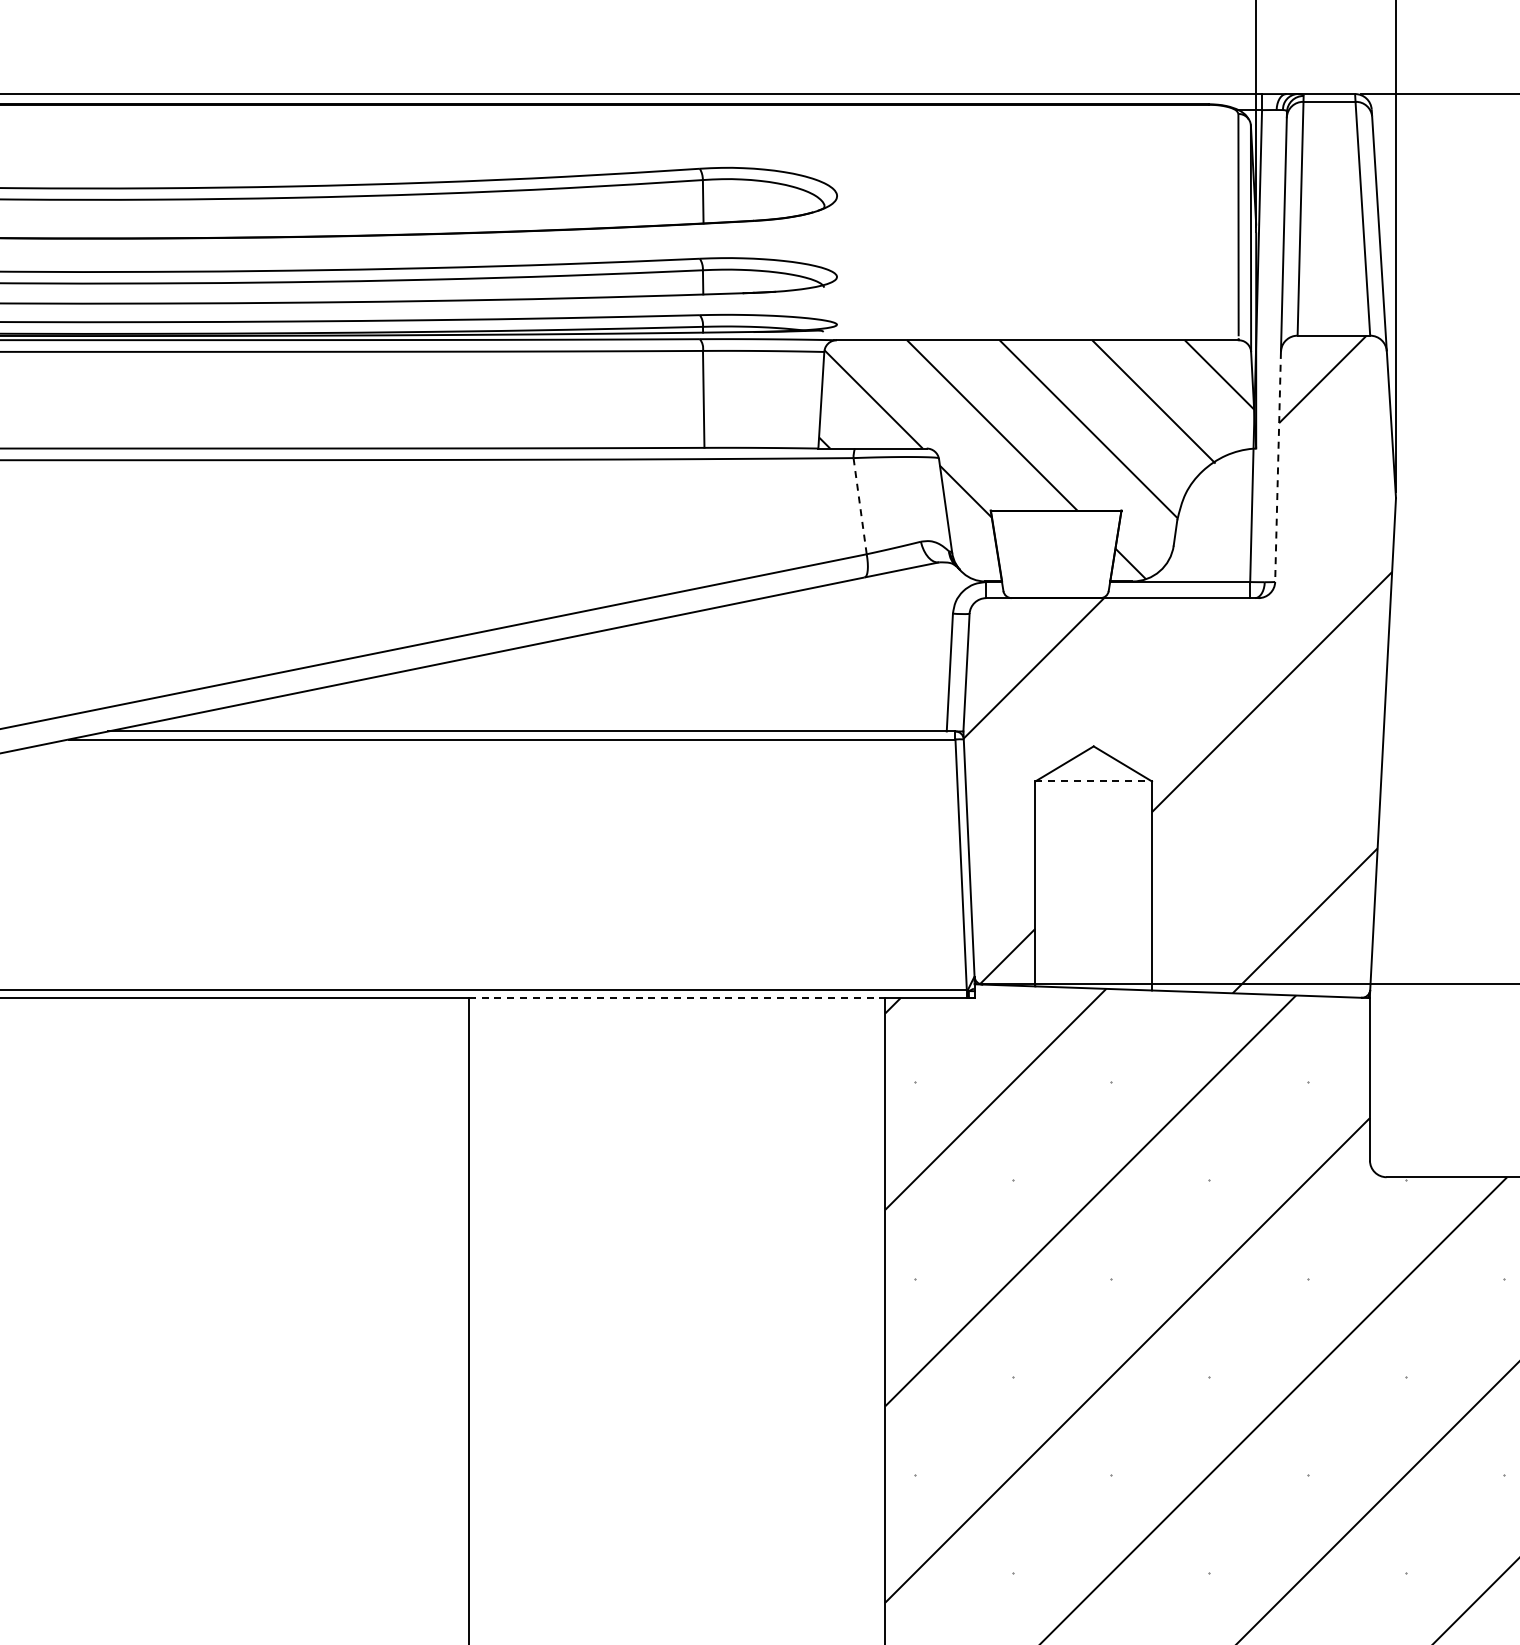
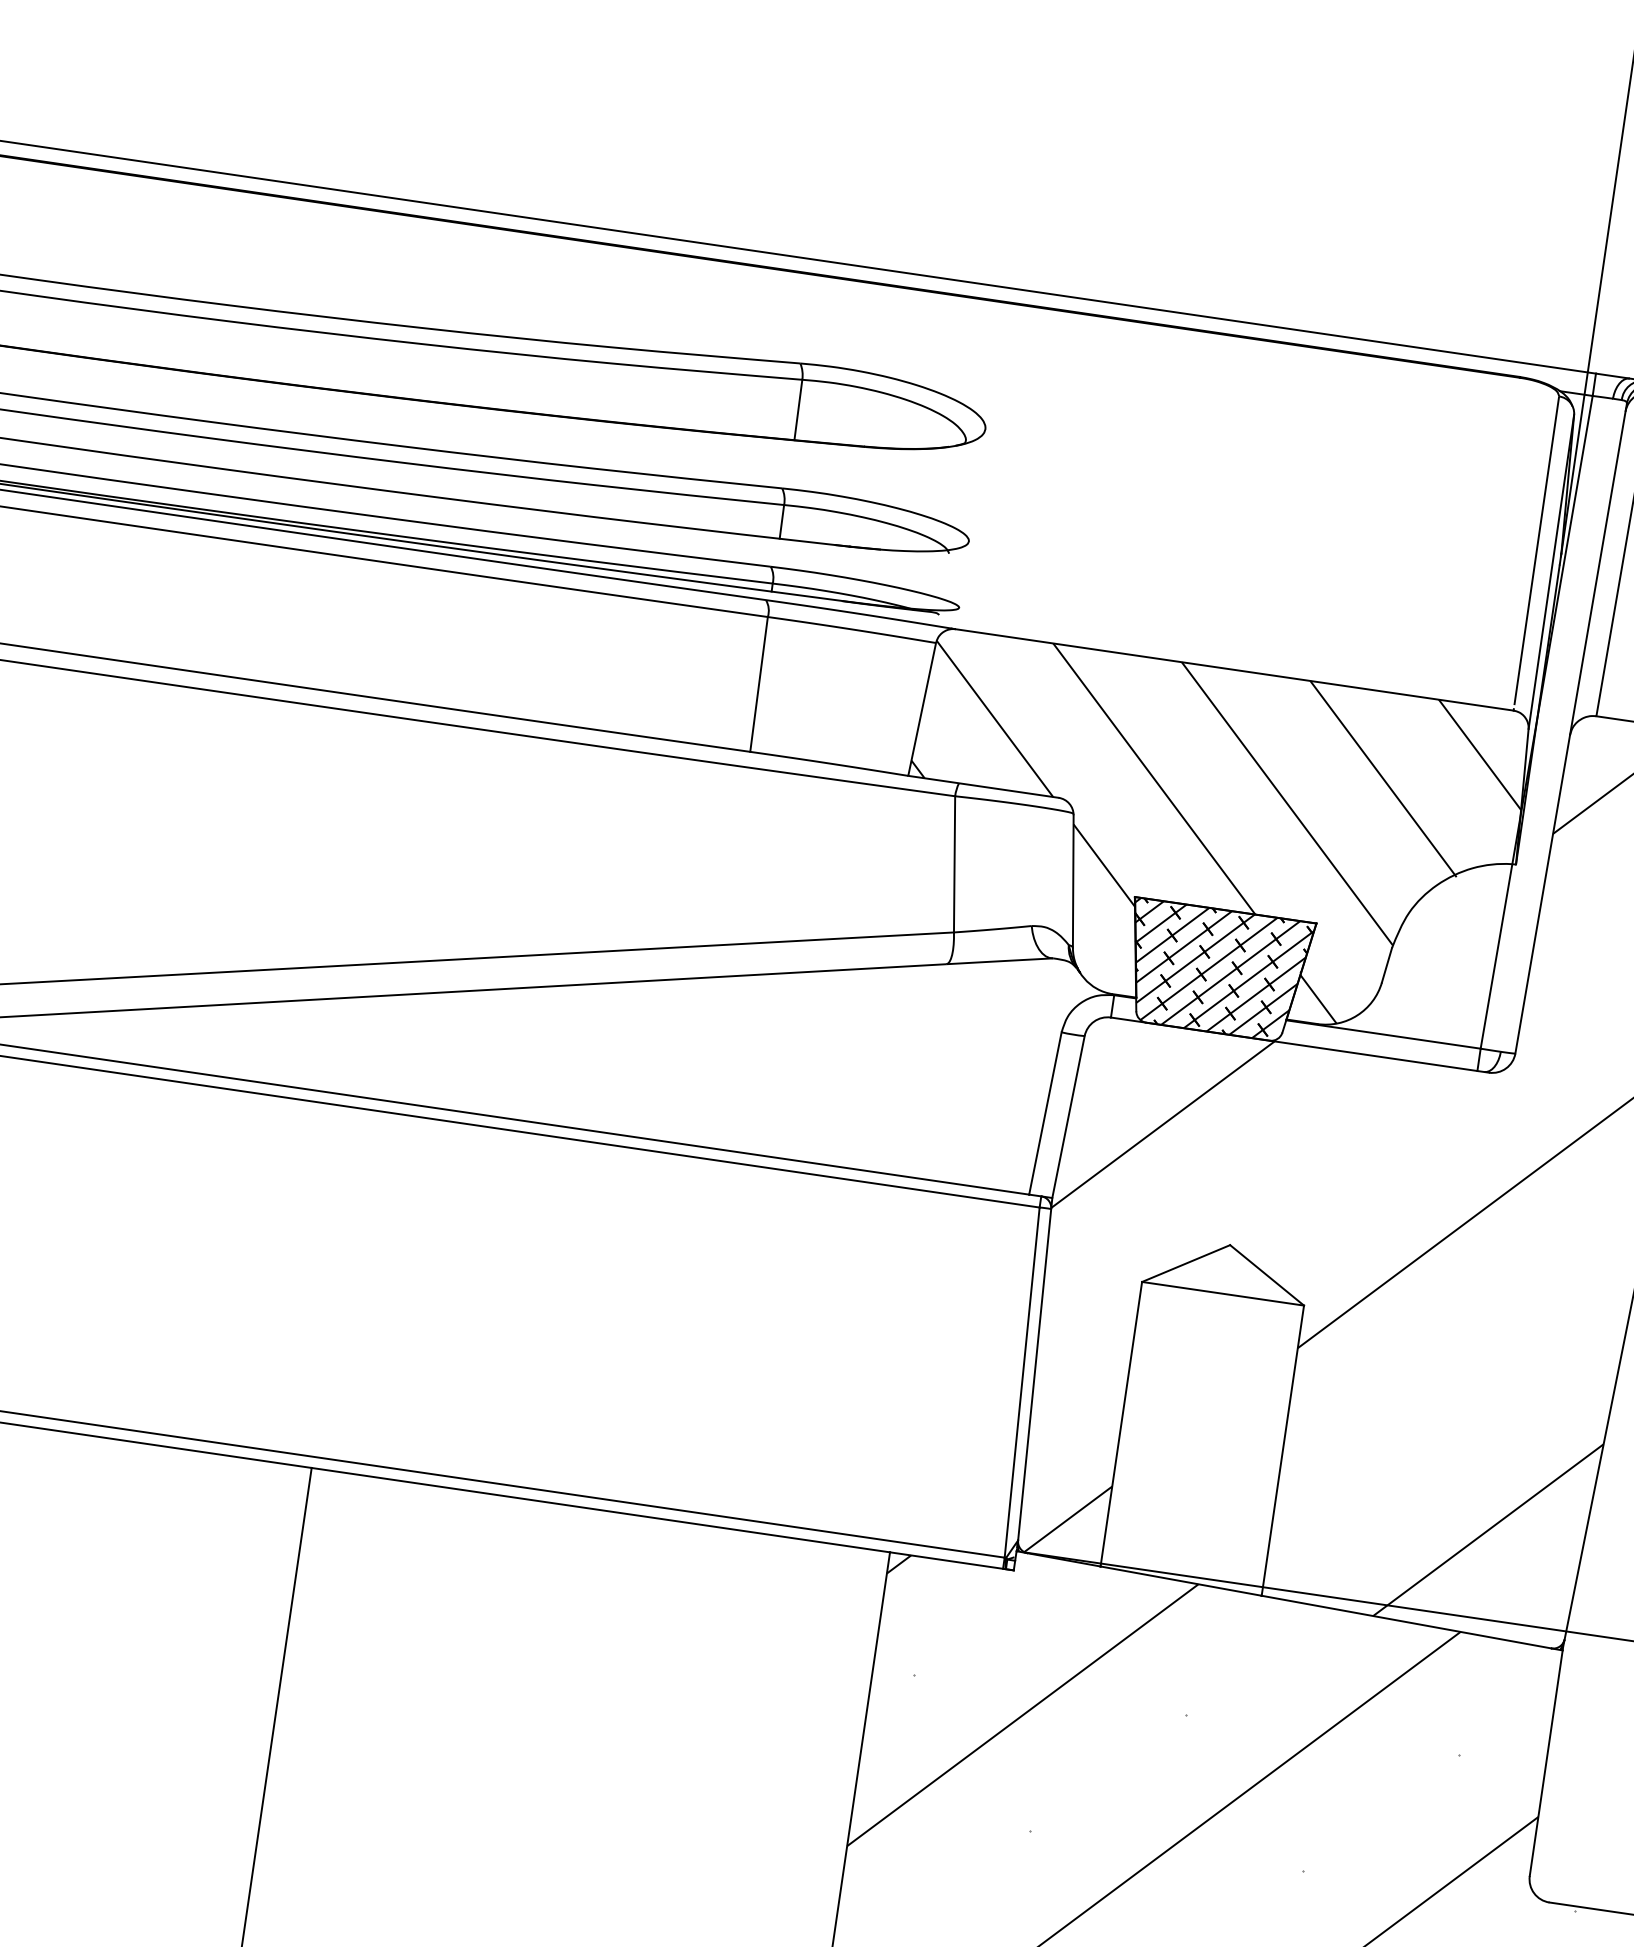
line: (1278, 467) -> (1543, 895), dashed -> solid
line: (860, 506) -> (955, 864), dashed -> solid
hatch: (1055, 554) -> (1215, 970), added
line: (1094, 781) -> (1224, 1294), dashed -> solid
line: (677, 998) -> (601, 1510), dashed -> solid

